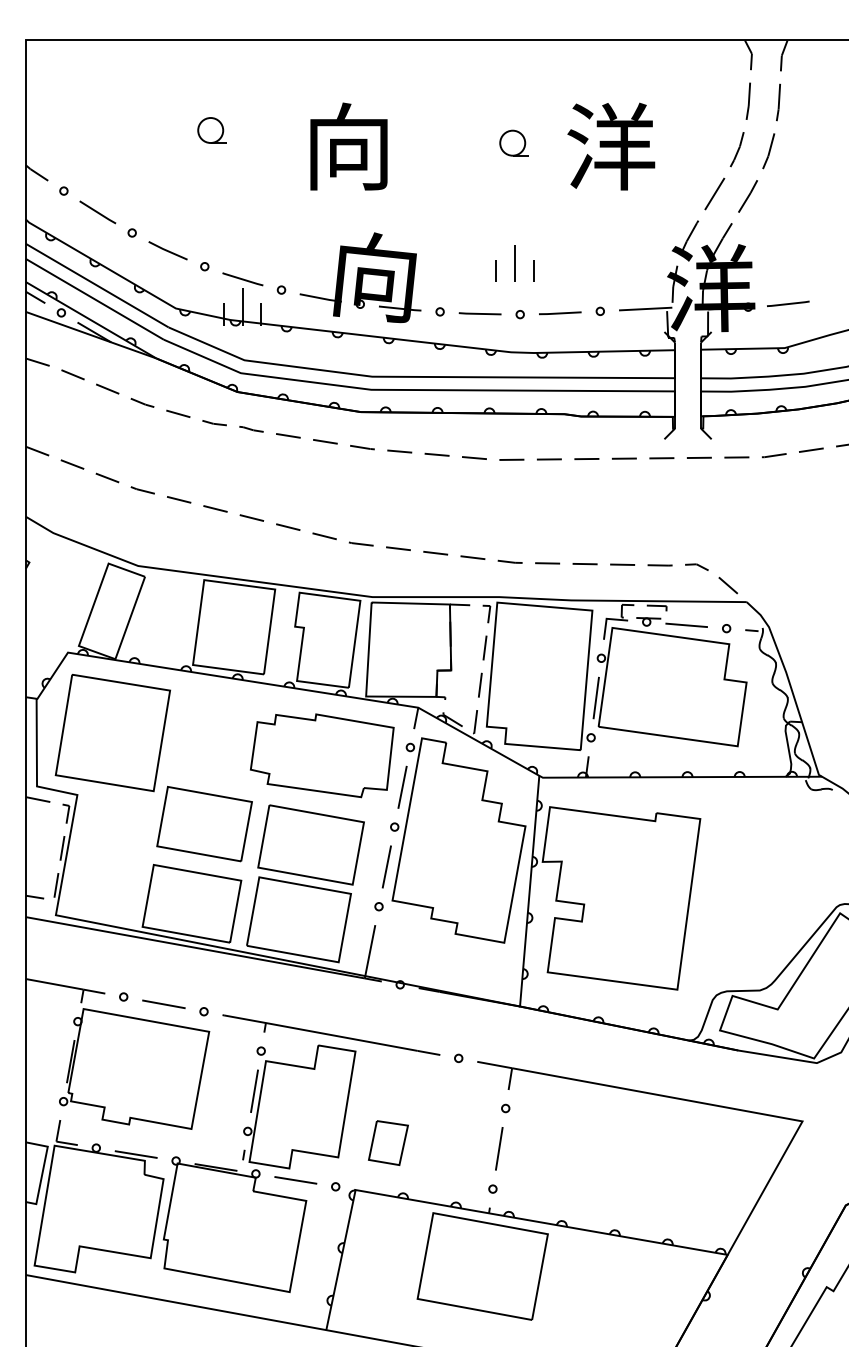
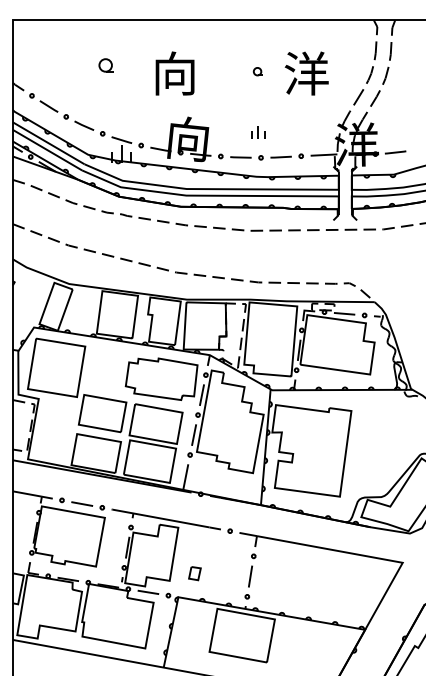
part: (513, 142) -> (257, 71), size x0.6
part: (515, 264) -> (258, 132), size x0.7
part: (387, 1142) -> (194, 573), size x0.6

